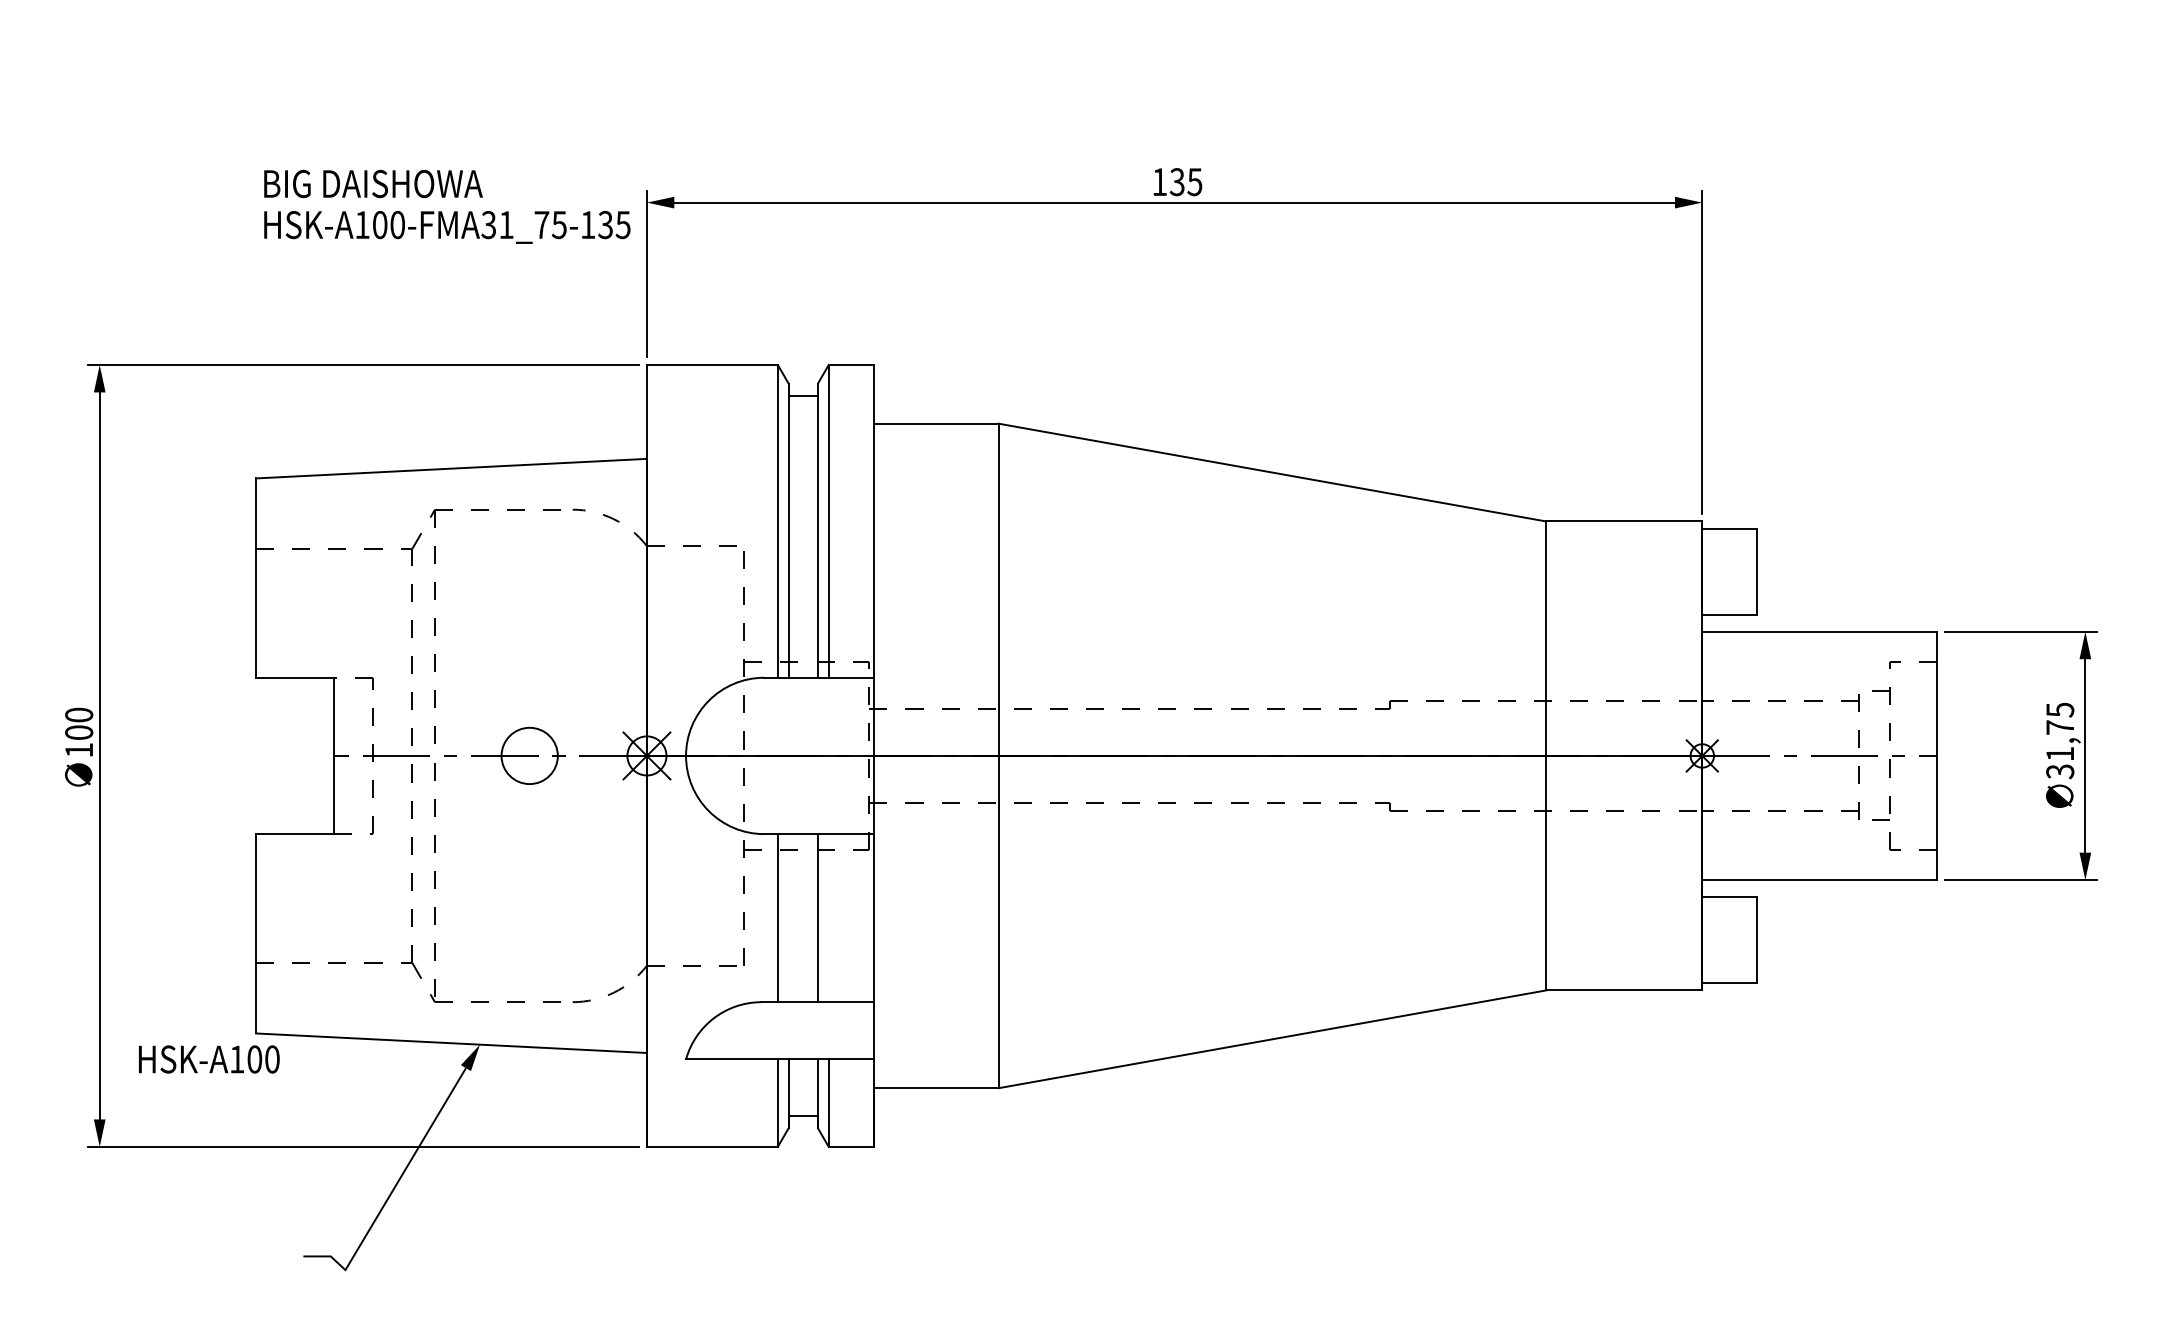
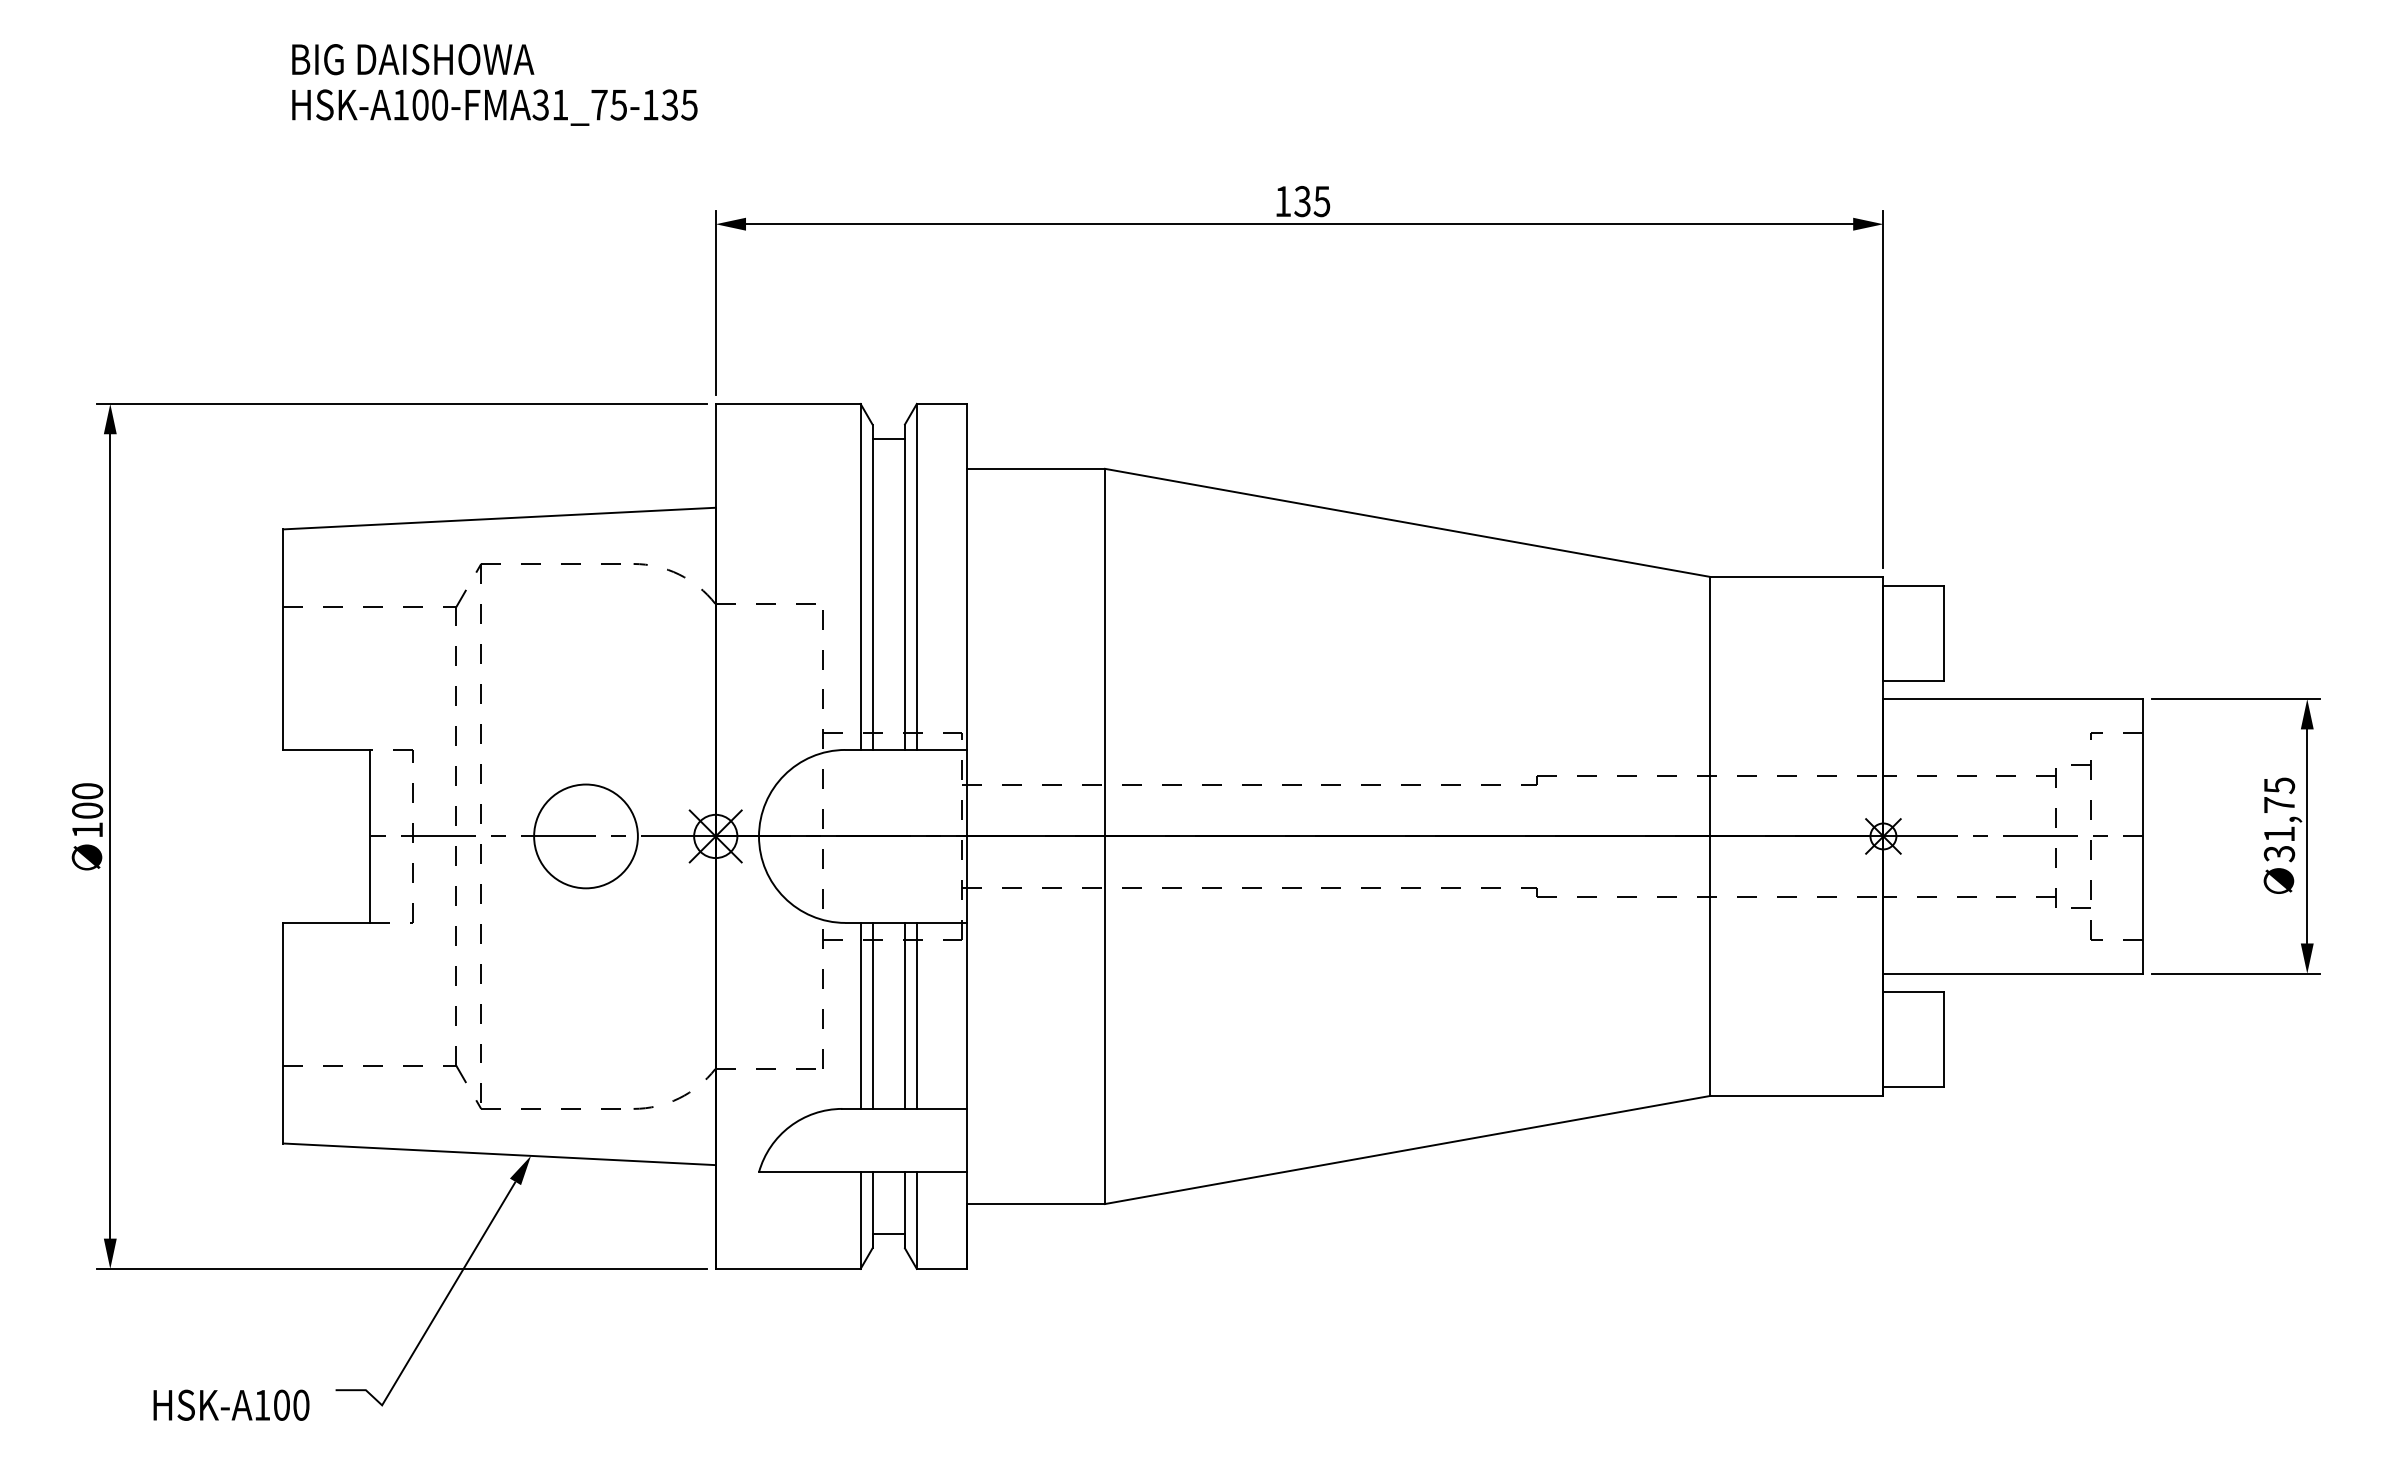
text: (446, 206) -> (494, 84), moved
circle: (529, 755) -> (585, 836), size x1.67
line: (788, 917) -> (872, 1015), added
line: (828, 917) -> (916, 1015), added
text: (209, 1058) -> (231, 1404), moved

